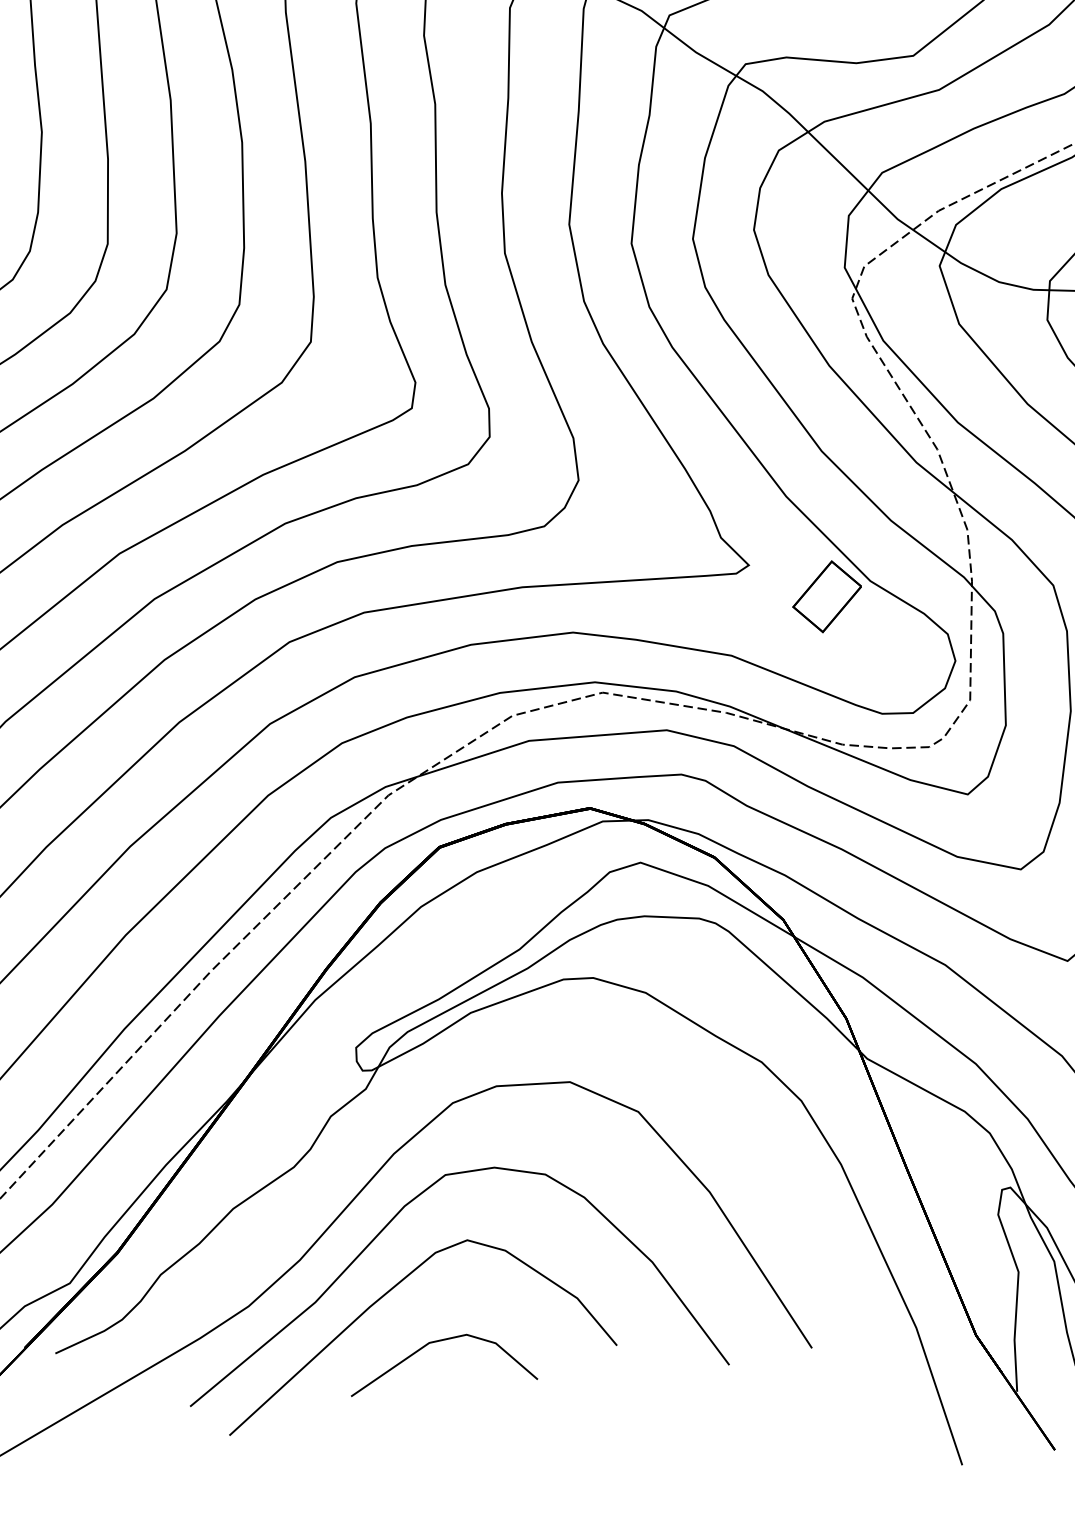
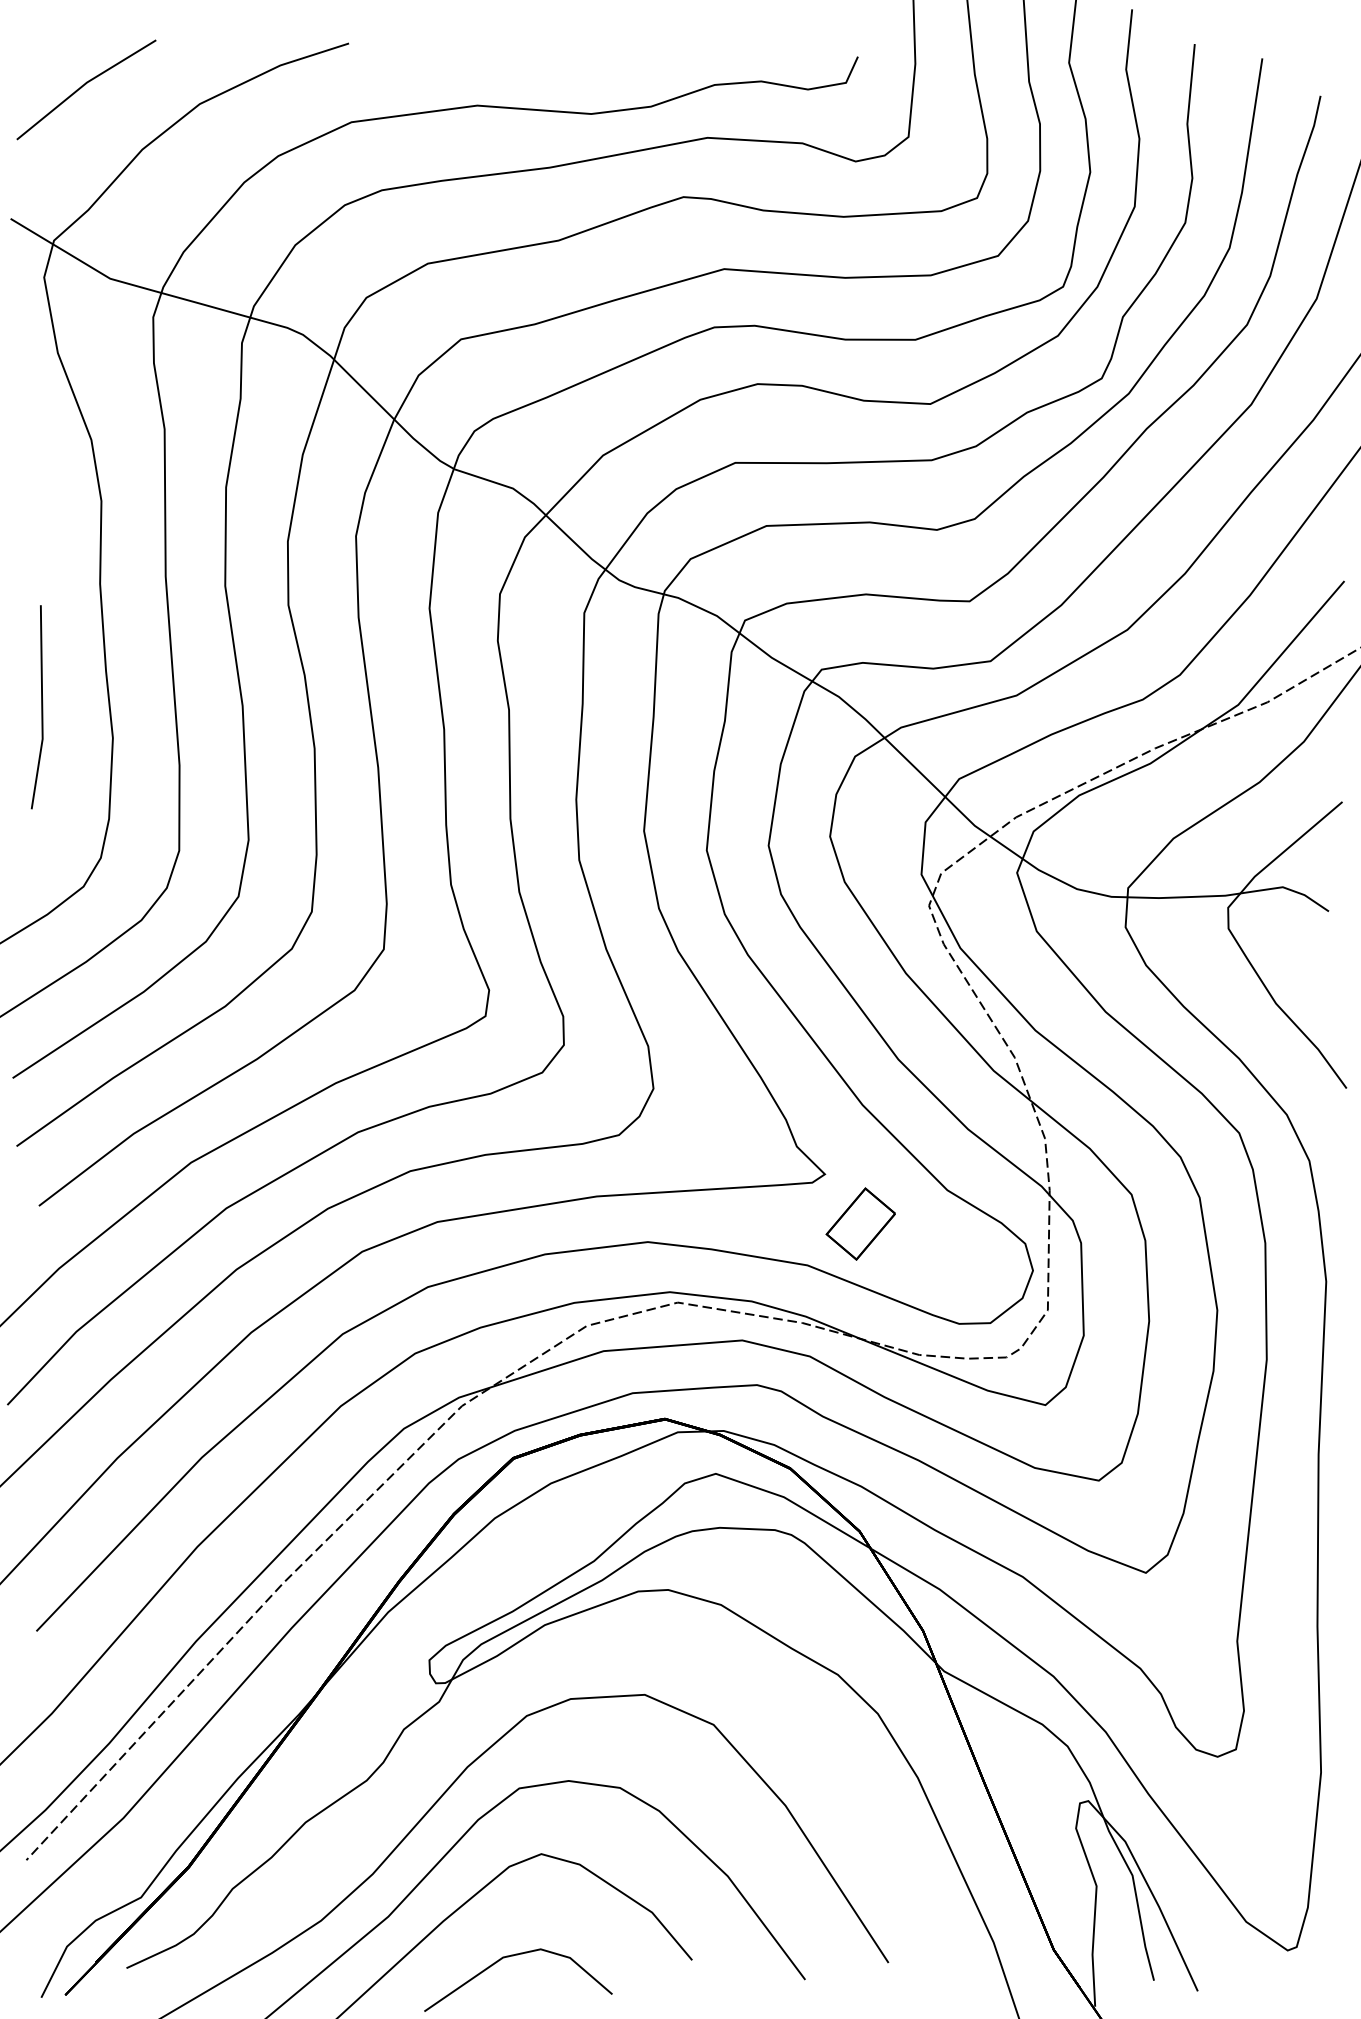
part: (826, 596) -> (860, 1223), moved

